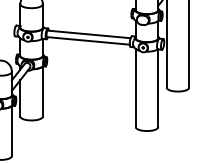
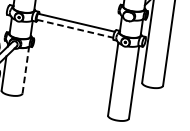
line: (88, 40) -> (75, 28), solid -> dashed
line: (42, 91) -> (25, 70), solid -> dashed

